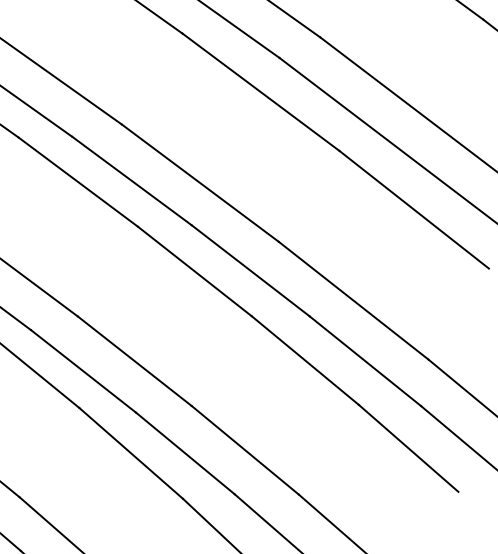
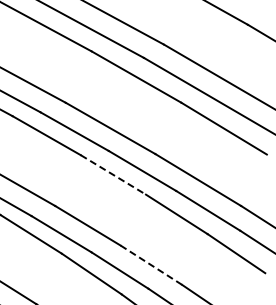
line: (194, 272) -> (113, 175), solid -> dashed
line: (245, 451) -> (151, 265), solid -> dashed

